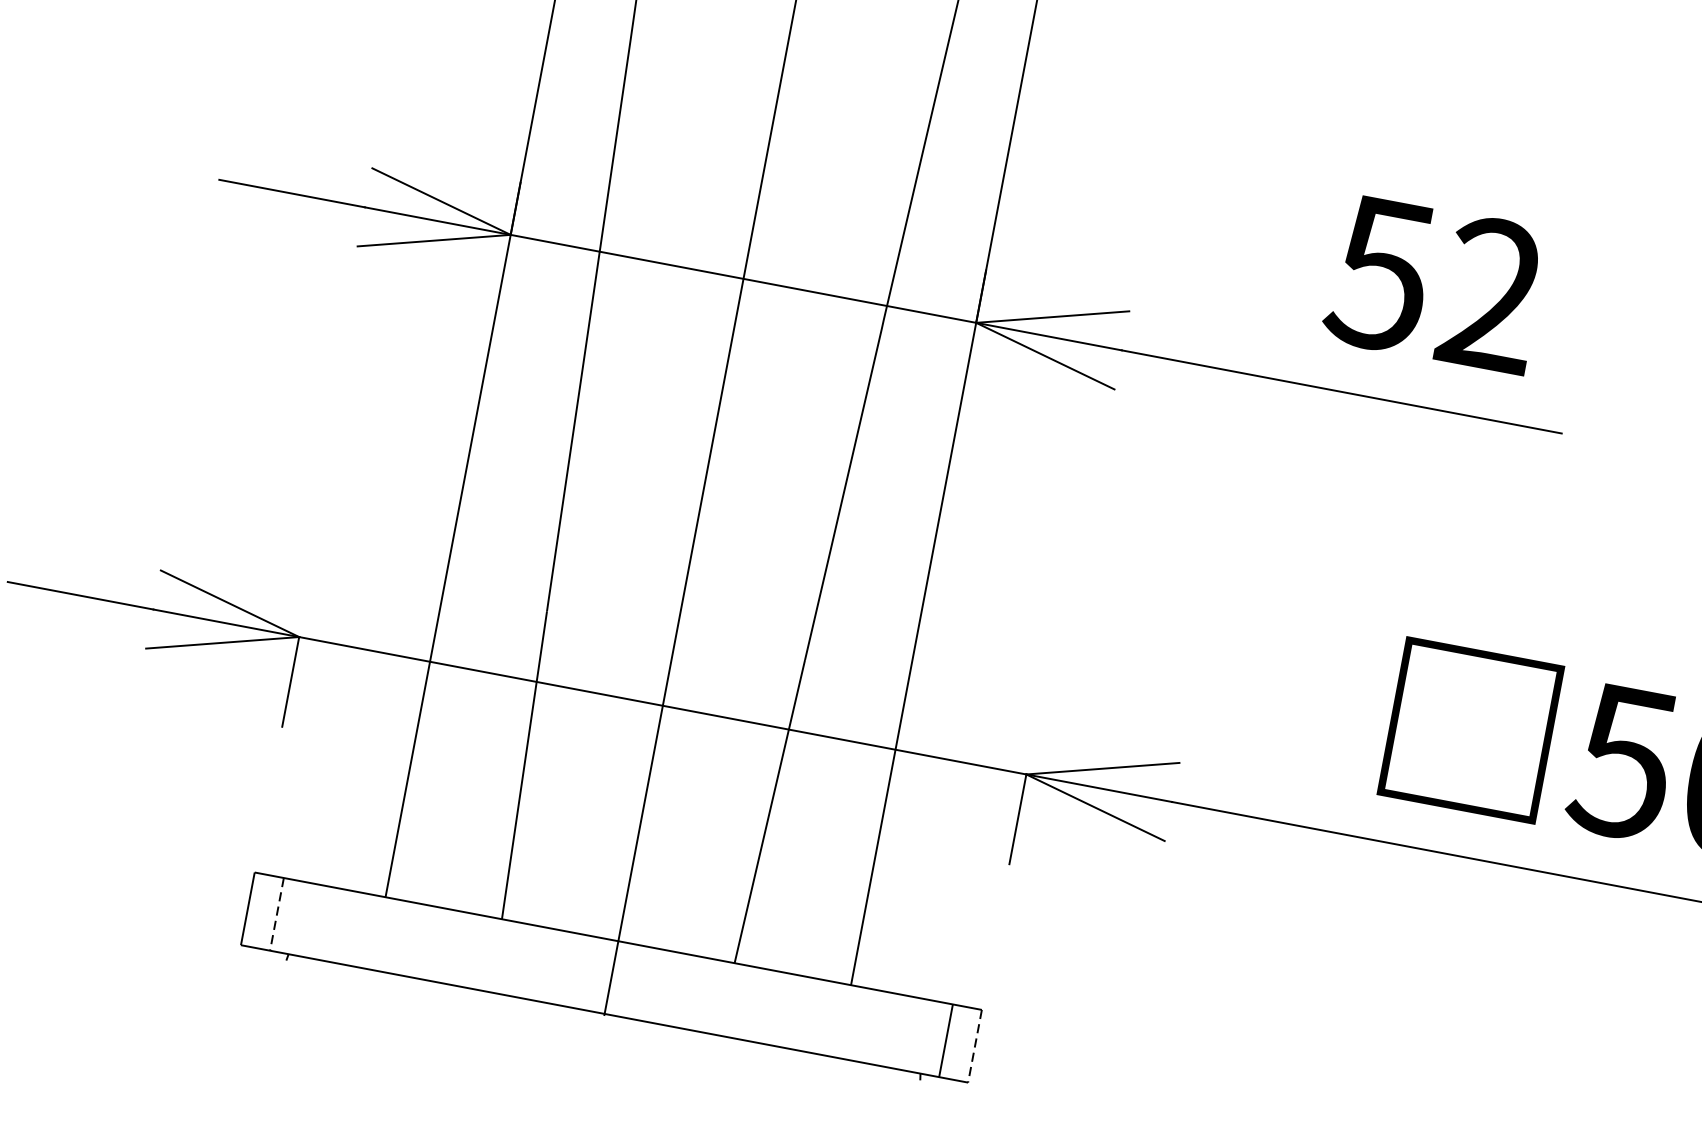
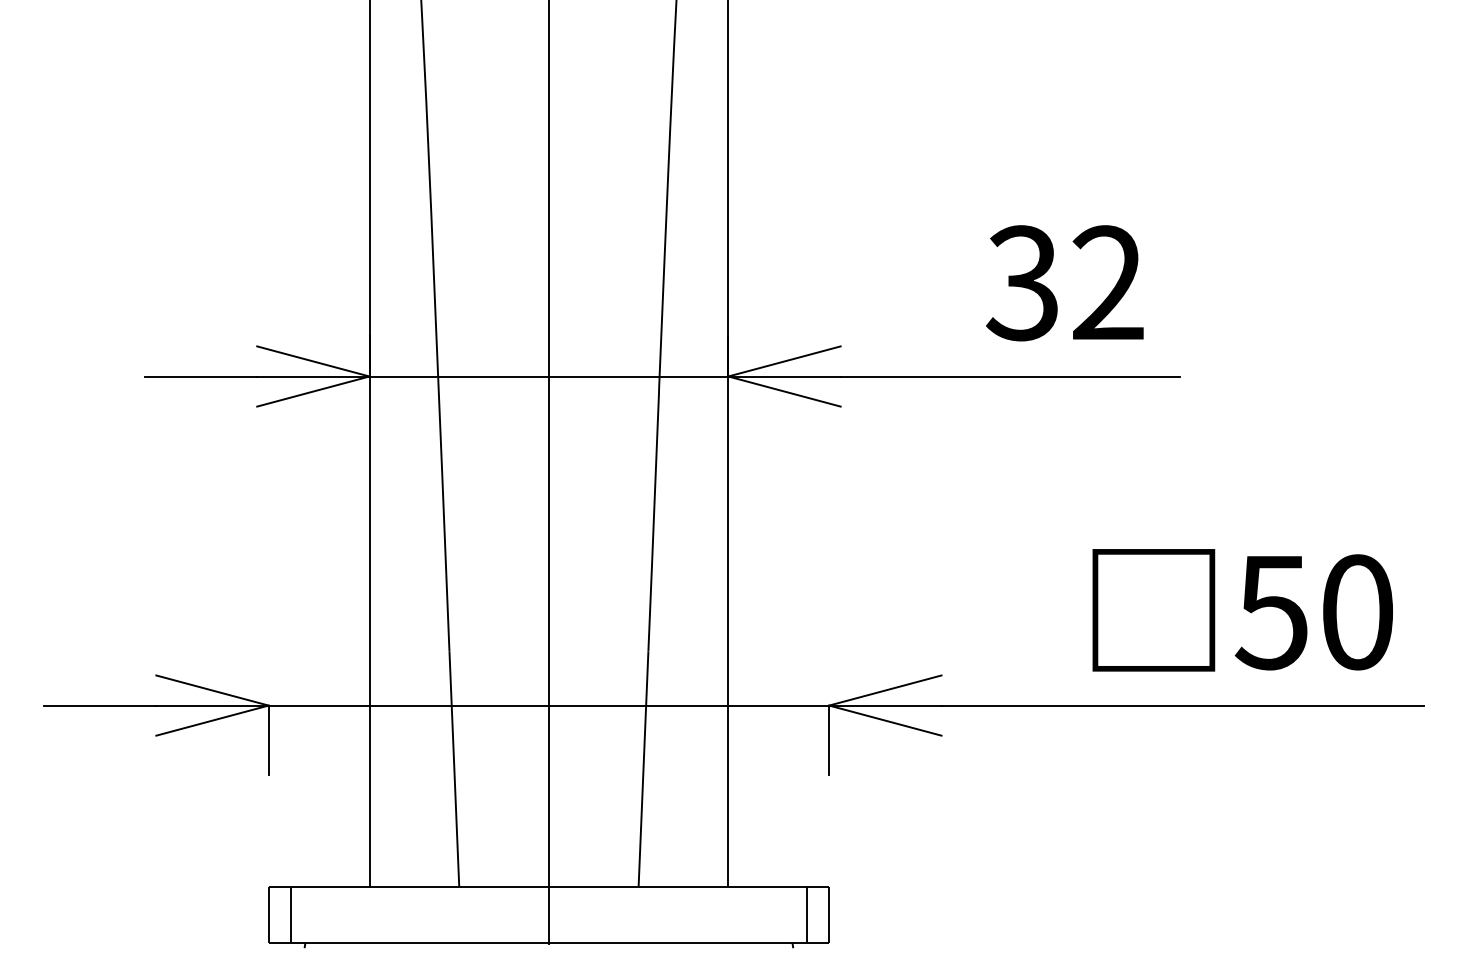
text: (1379, 274) -> (1021, 283), 52 -> 32
line: (277, 914) -> (291, 915), dashed -> solid
line: (975, 1046) -> (829, 915), dashed -> solid

